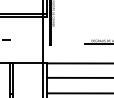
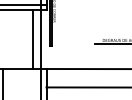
line: (36, 39) -> (32, 38), added

